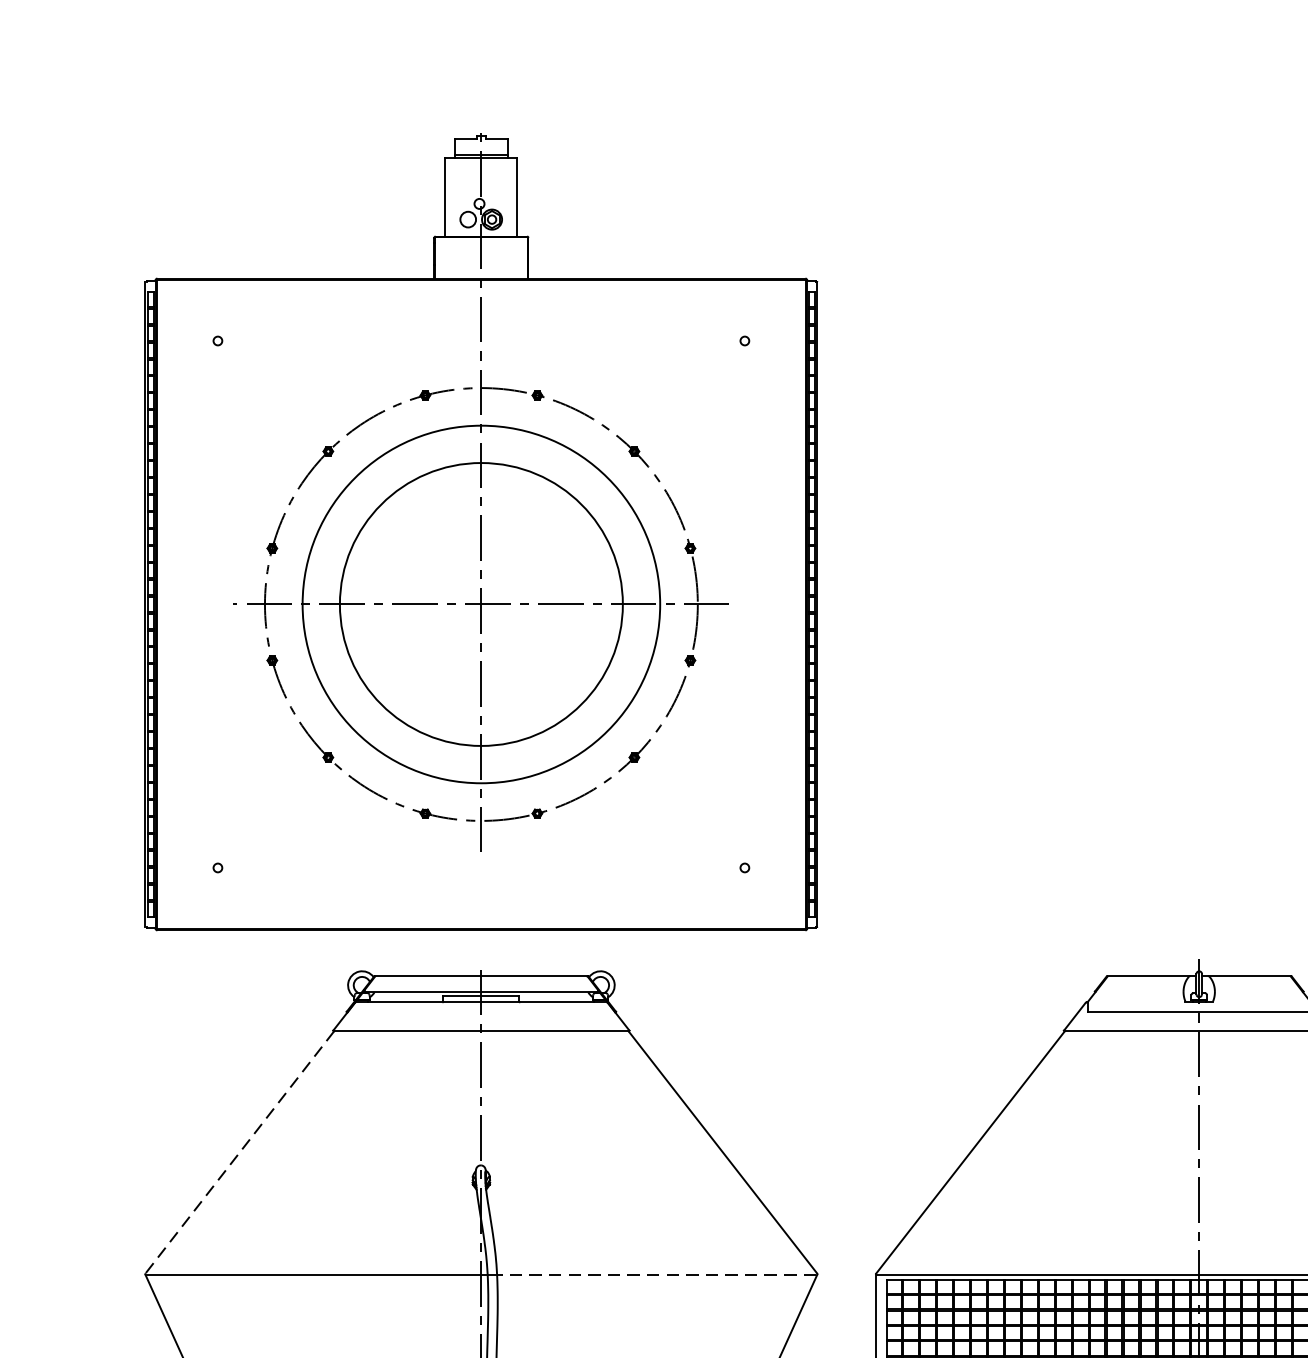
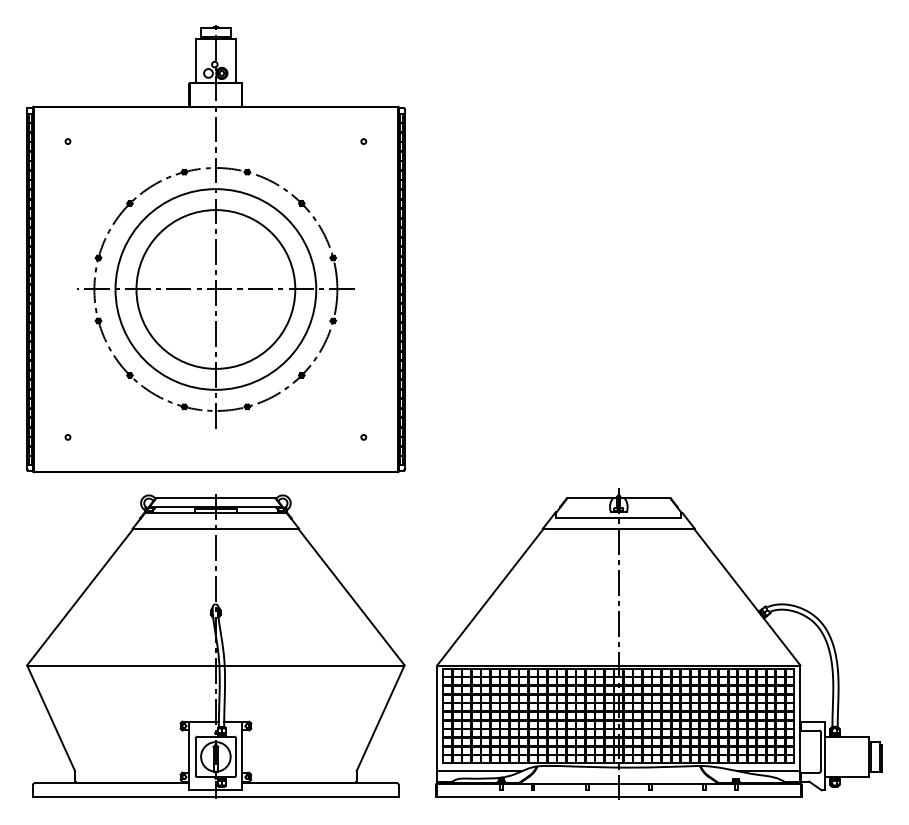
line: (240, 1153) -> (80, 597), dashed -> solid
line: (657, 1274) -> (314, 665), dashed -> solid

